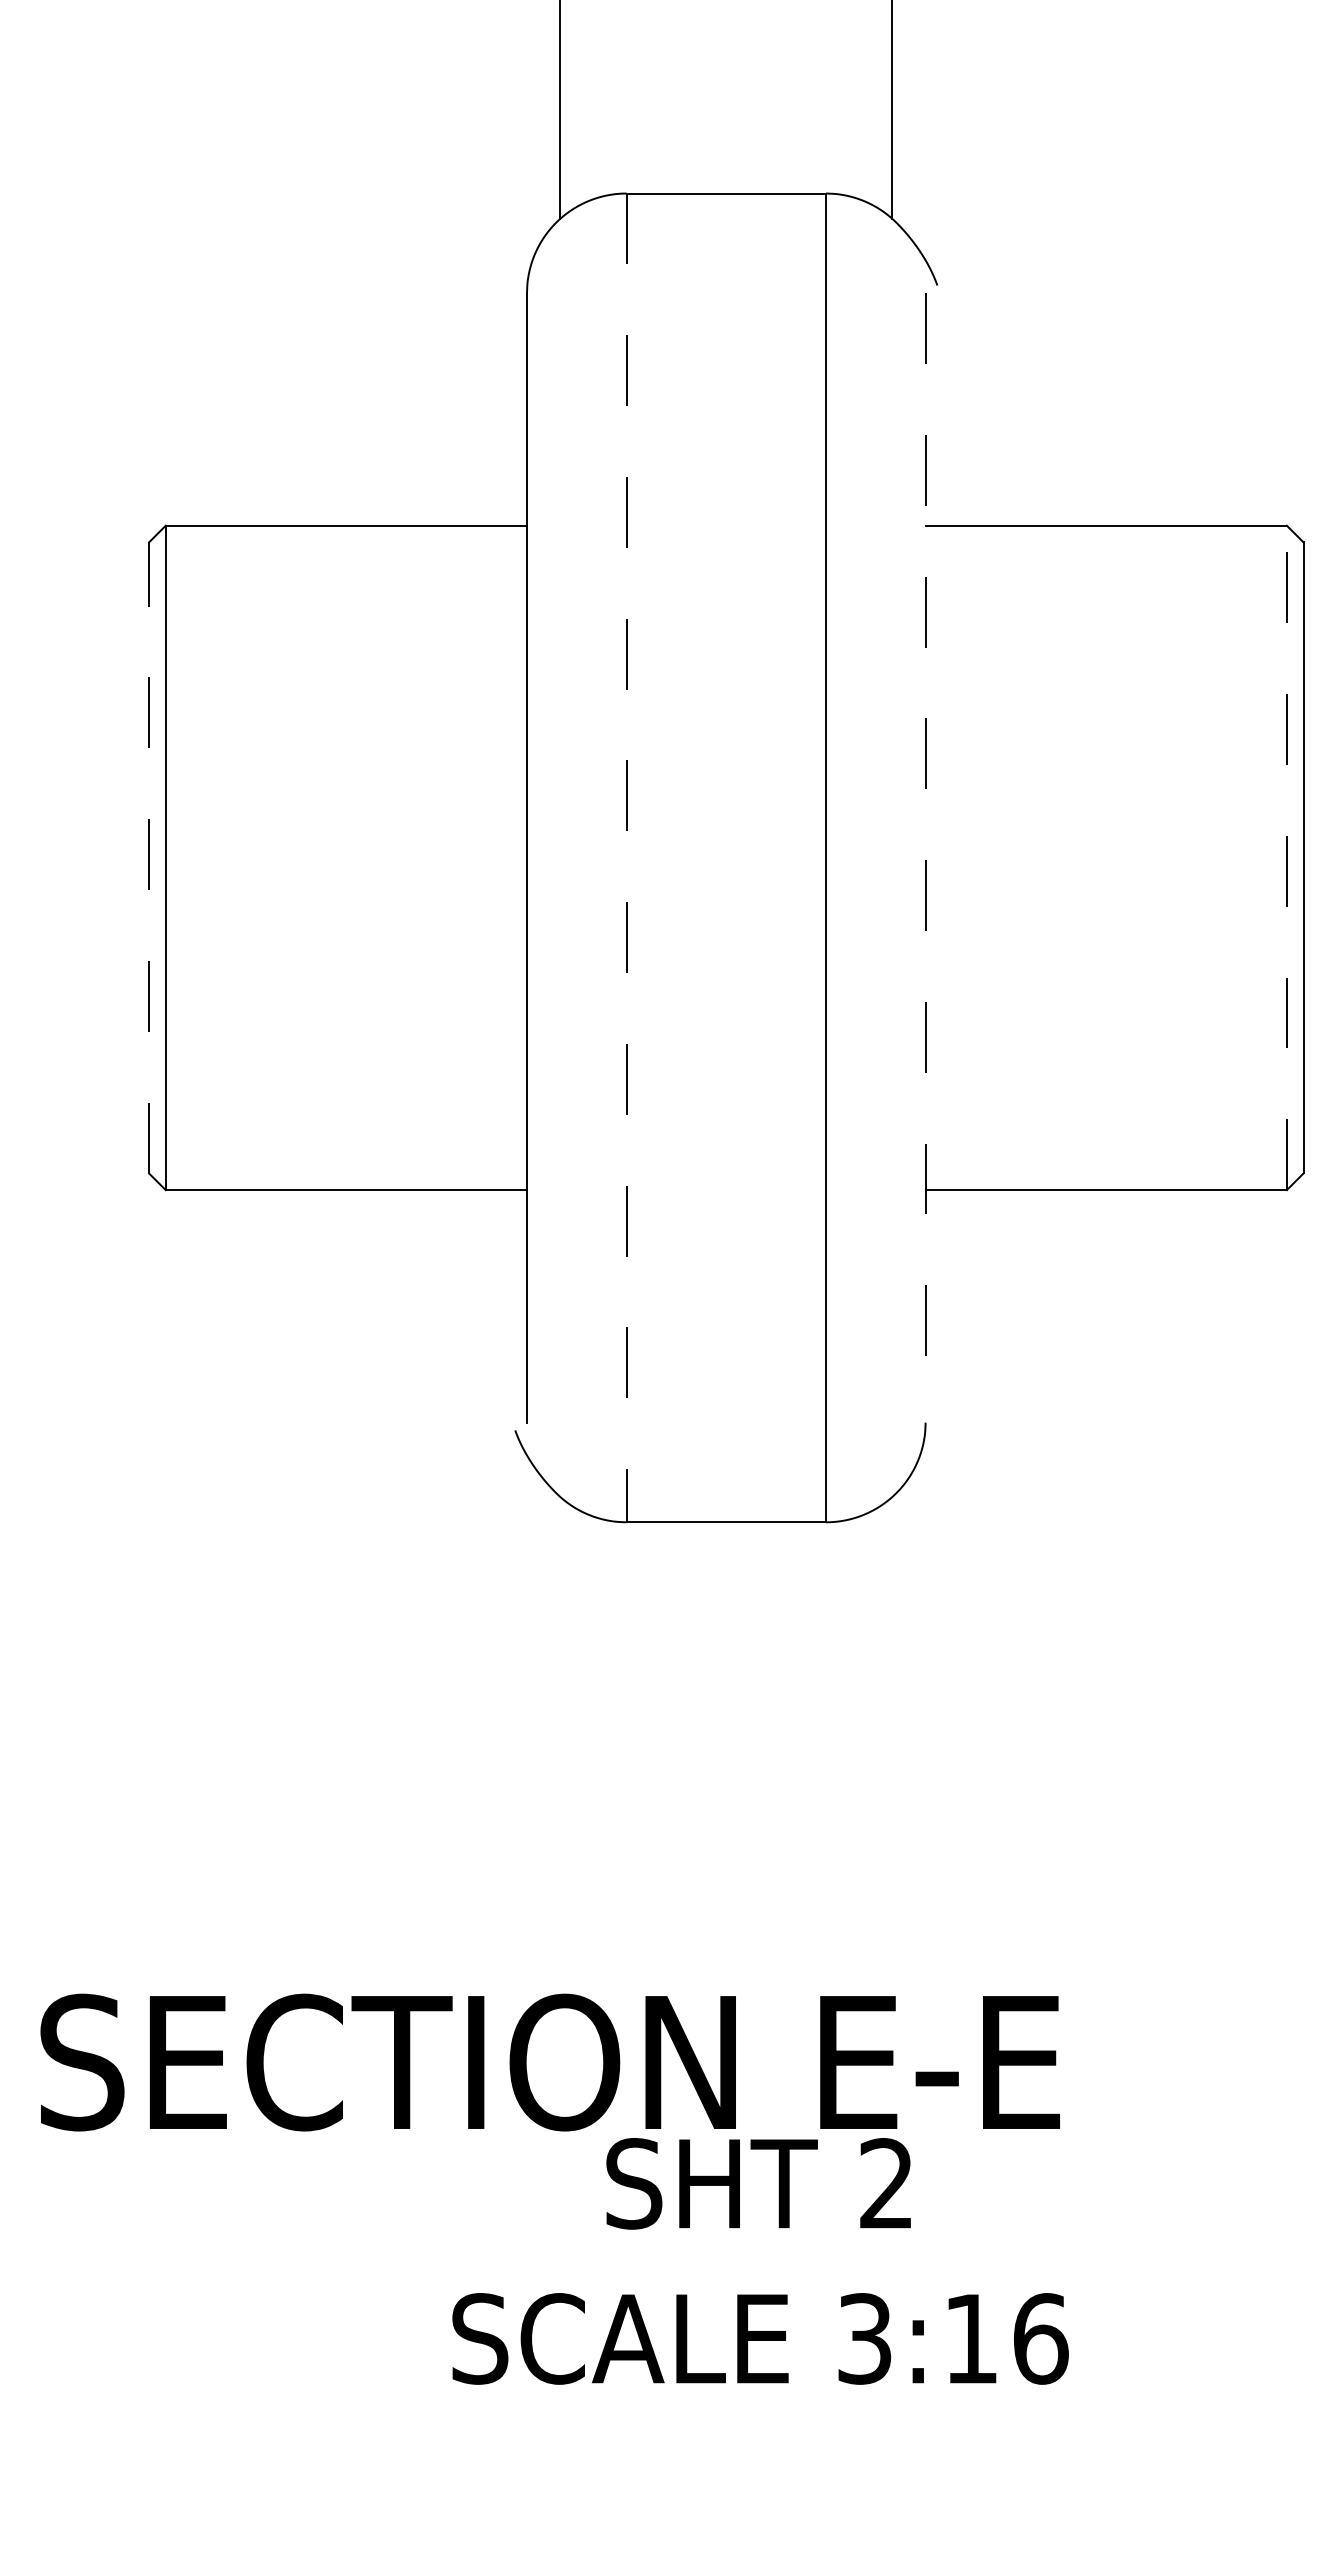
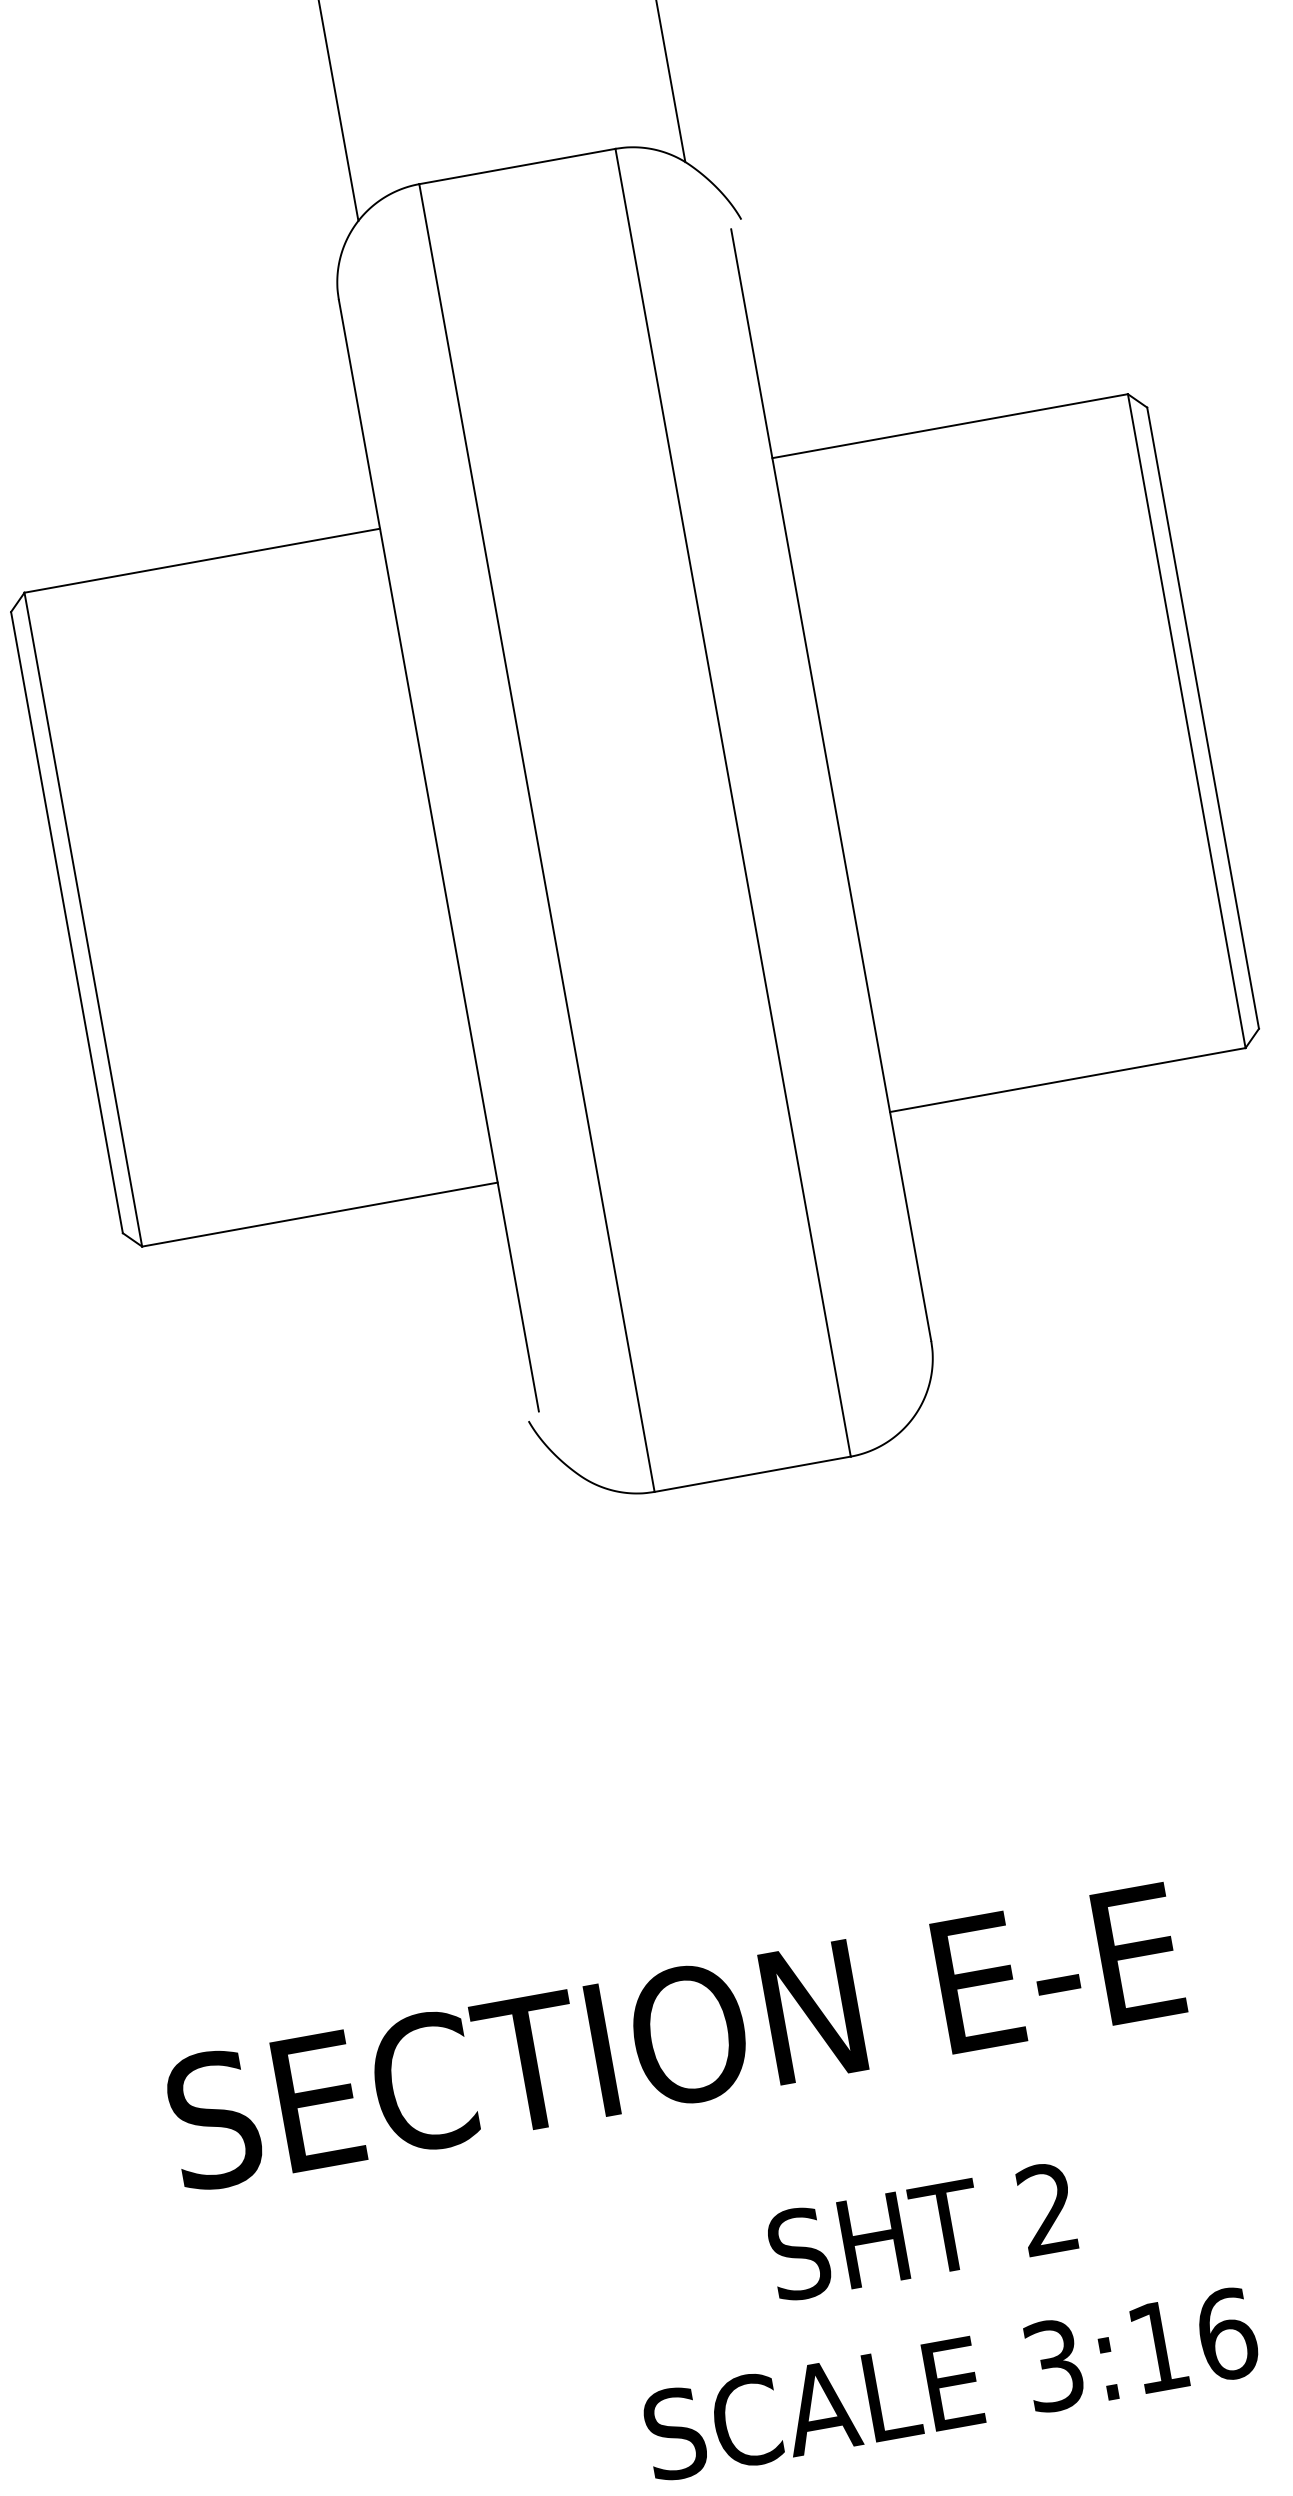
line: (149, 857) -> (67, 922), dashed -> solid
line: (925, 857) -> (831, 784), dashed -> solid
line: (1286, 857) -> (1186, 720), dashed -> solid
line: (626, 858) -> (536, 838), dashed -> solid
text: (760, 2261) -> (937, 2307), moved

